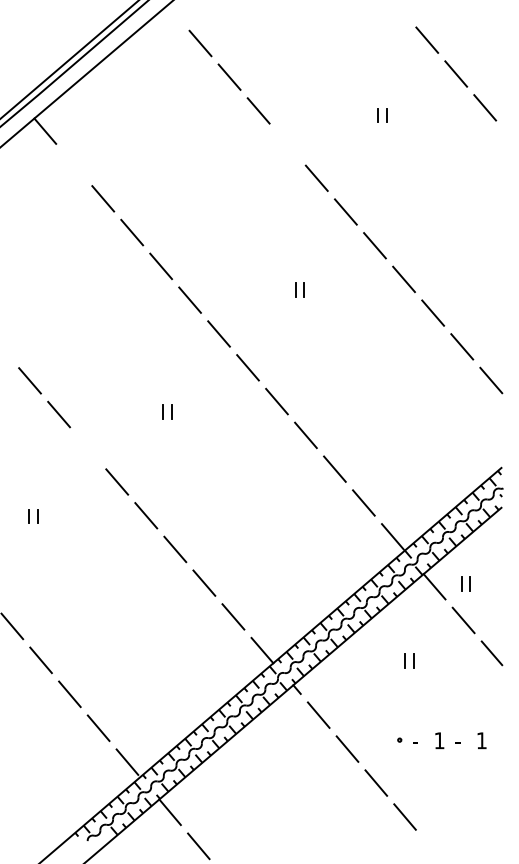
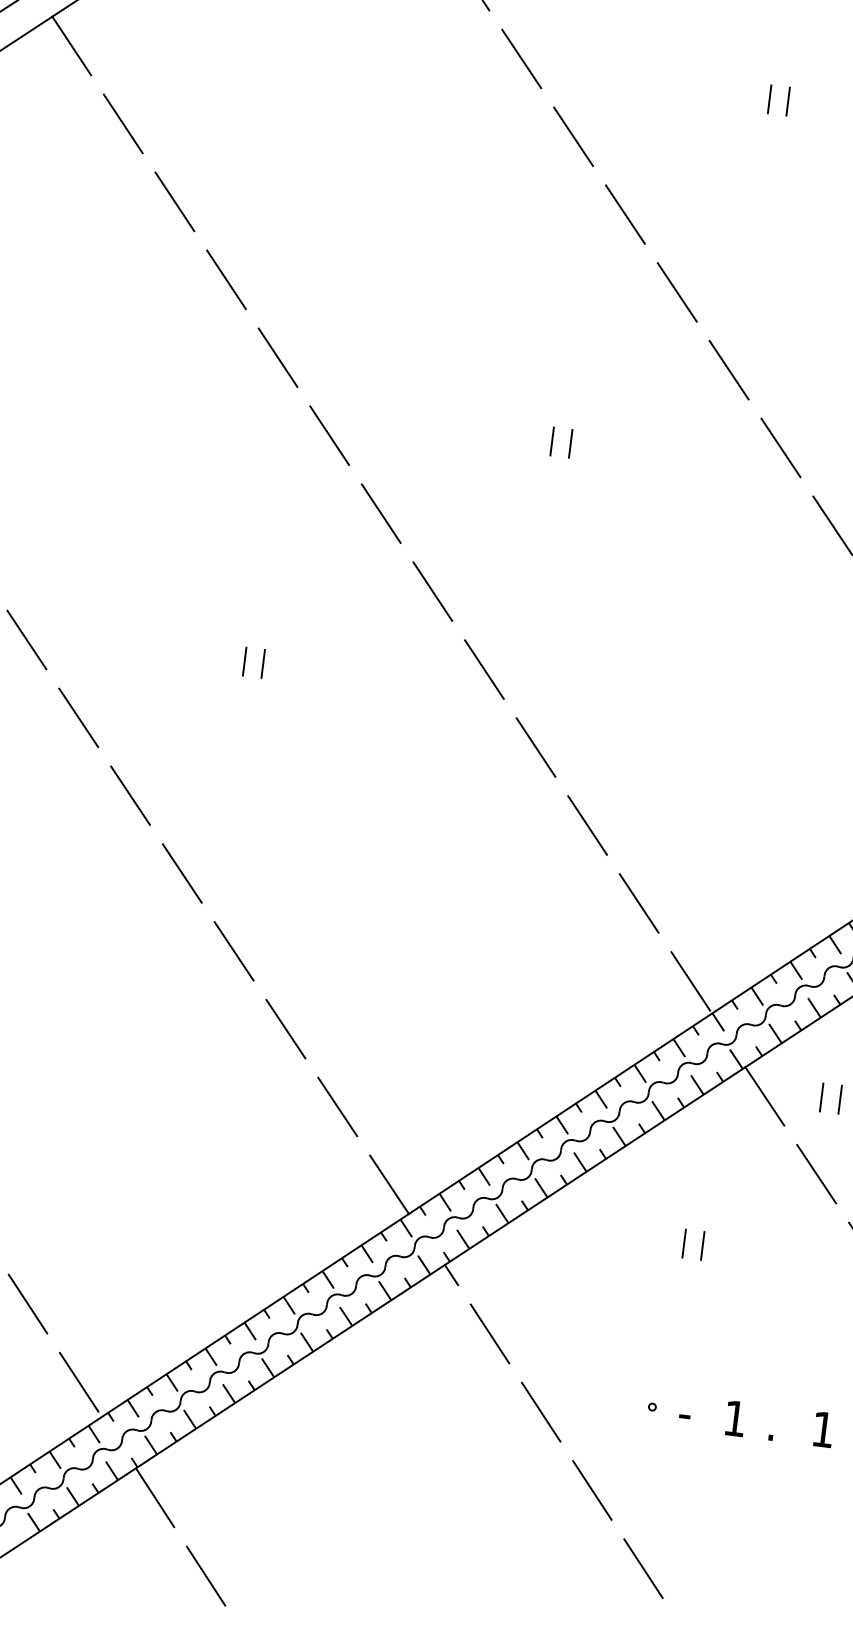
line: (287, 144) -> (573, 136), added
line: (74, 164) -> (123, 122), added
line: (88, 447) -> (79, 716), added
text: (457, 745) -> (771, 1433), - -> .

